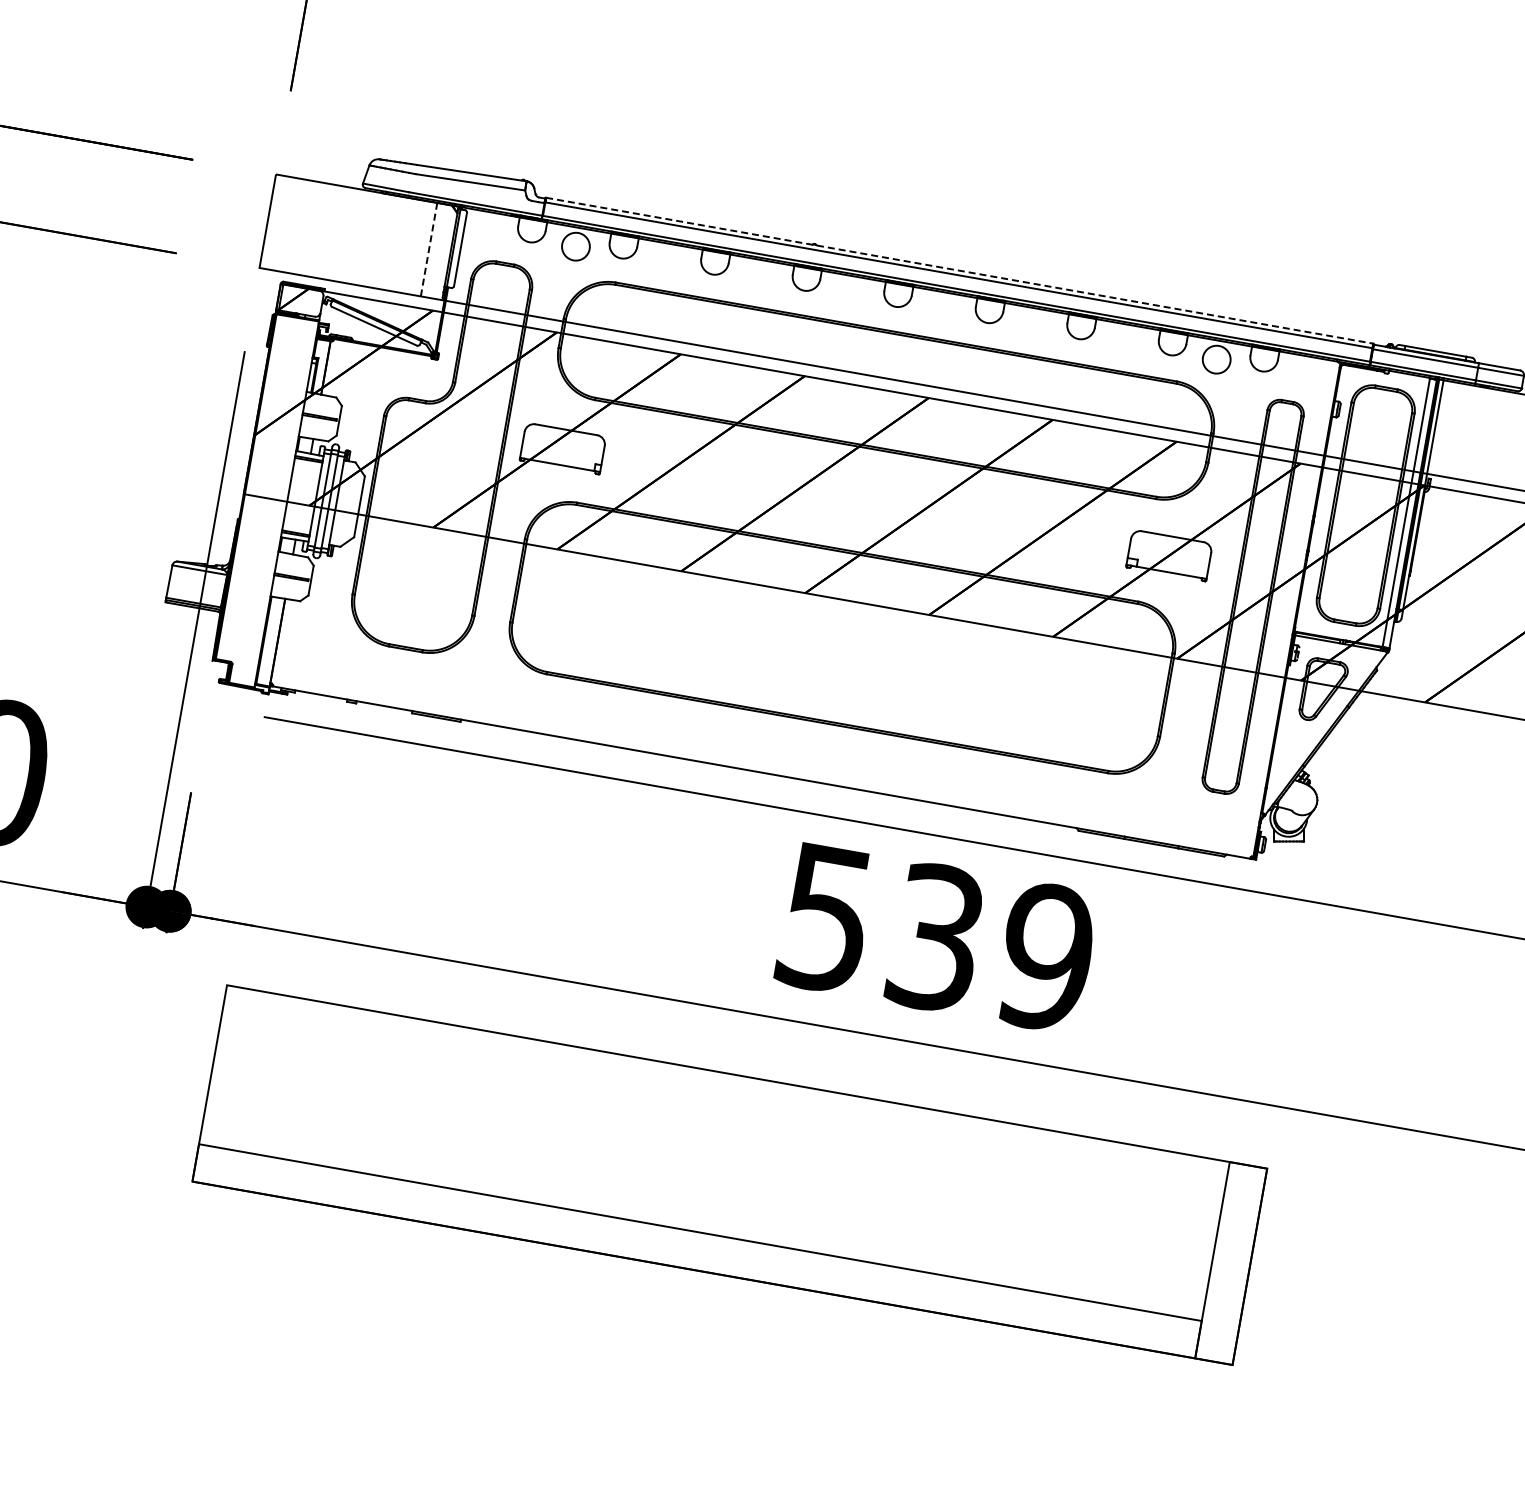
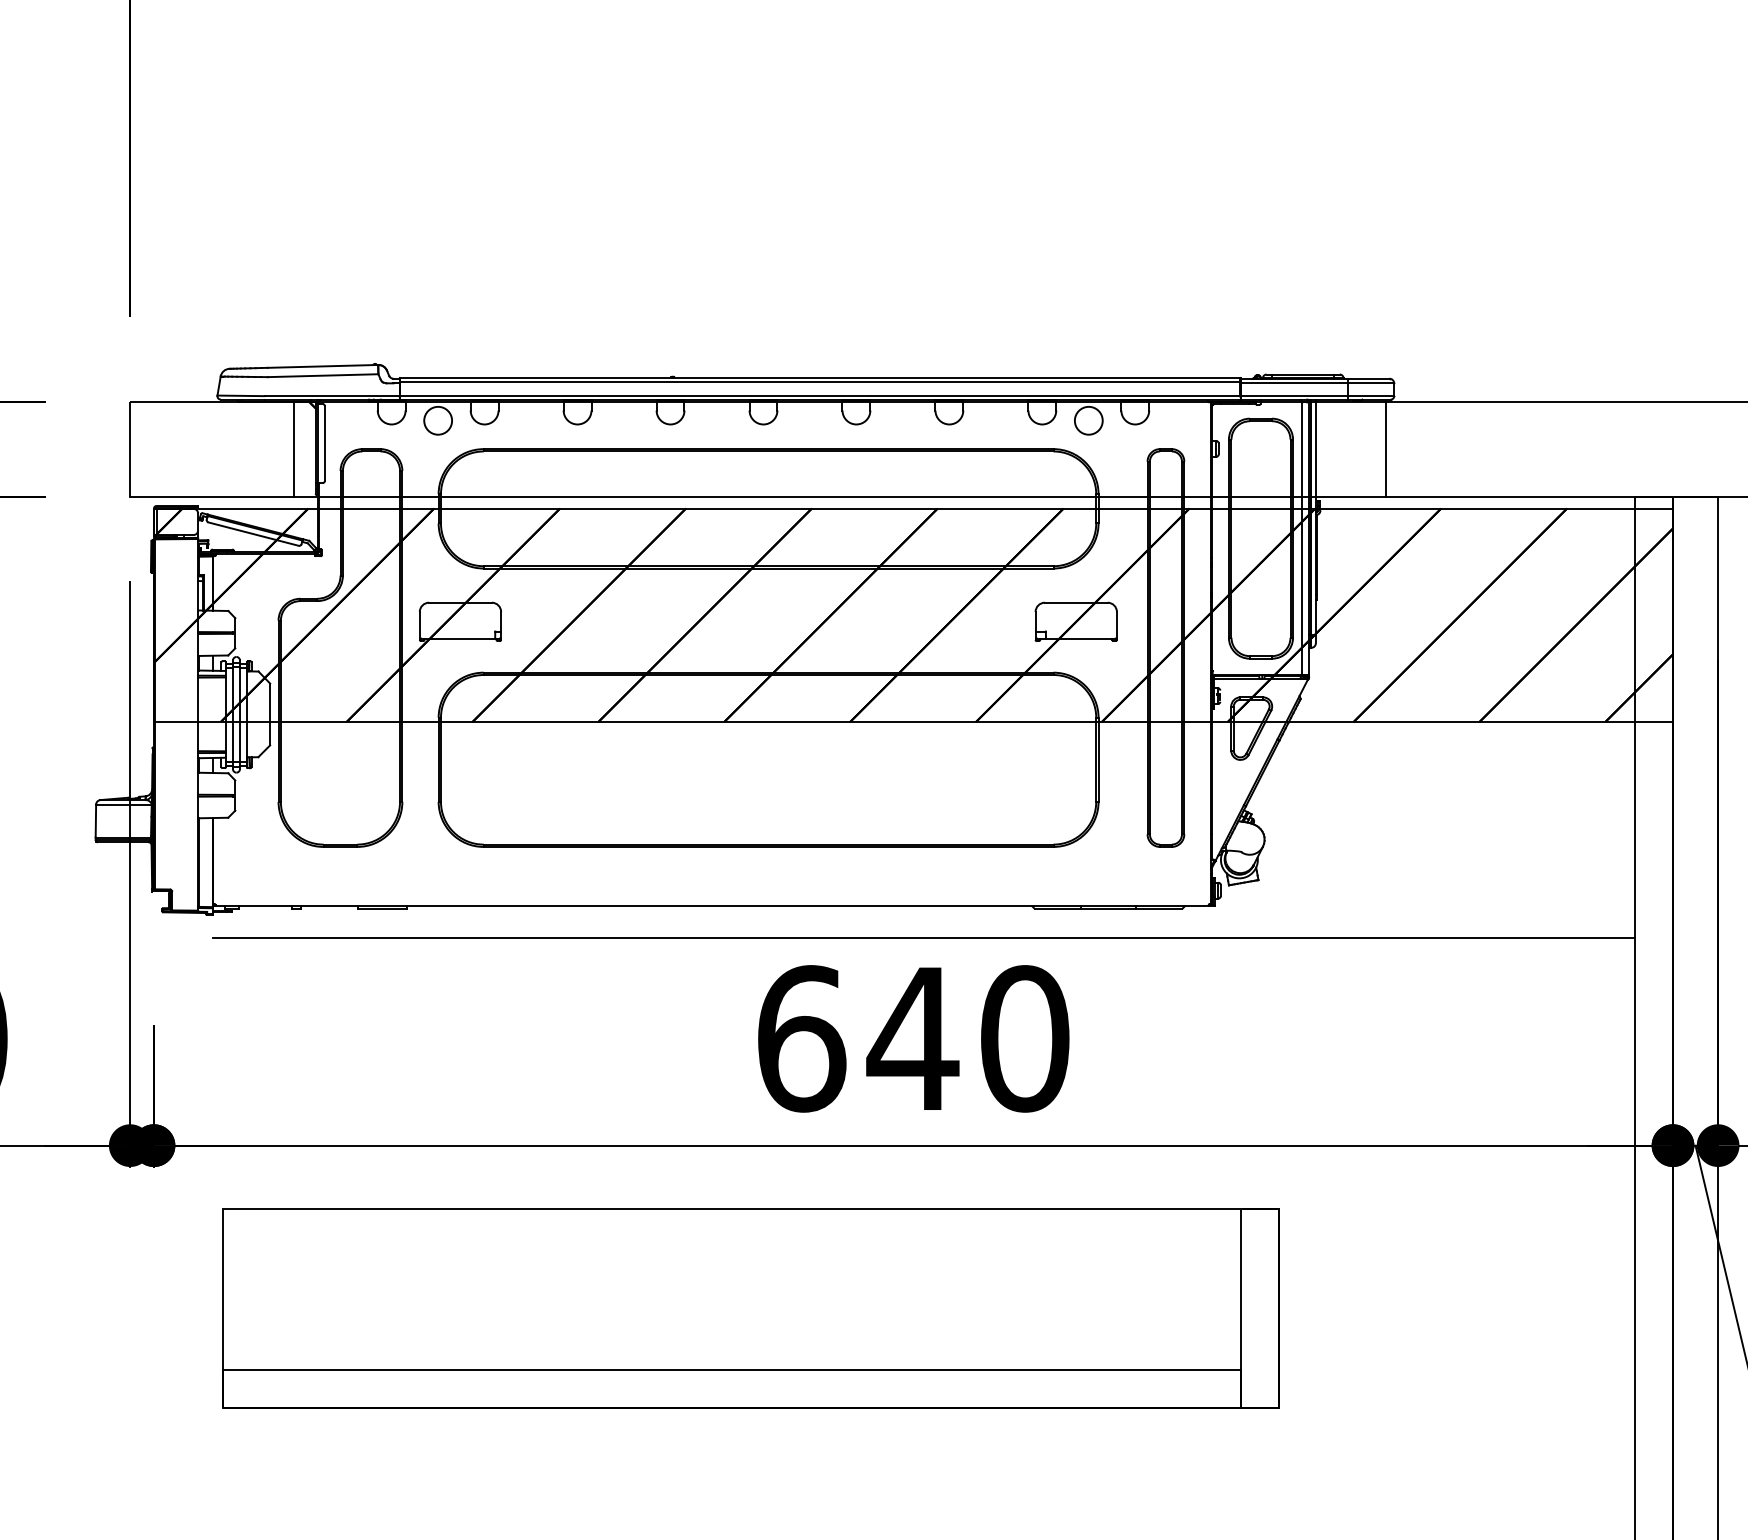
line: (429, 249) -> (294, 448), dashed -> solid
line: (959, 270) -> (820, 377), dashed -> solid
line: (1504, 438) -> (1385, 448), added
text: (936, 937) -> (913, 1038), 539 -> 640

